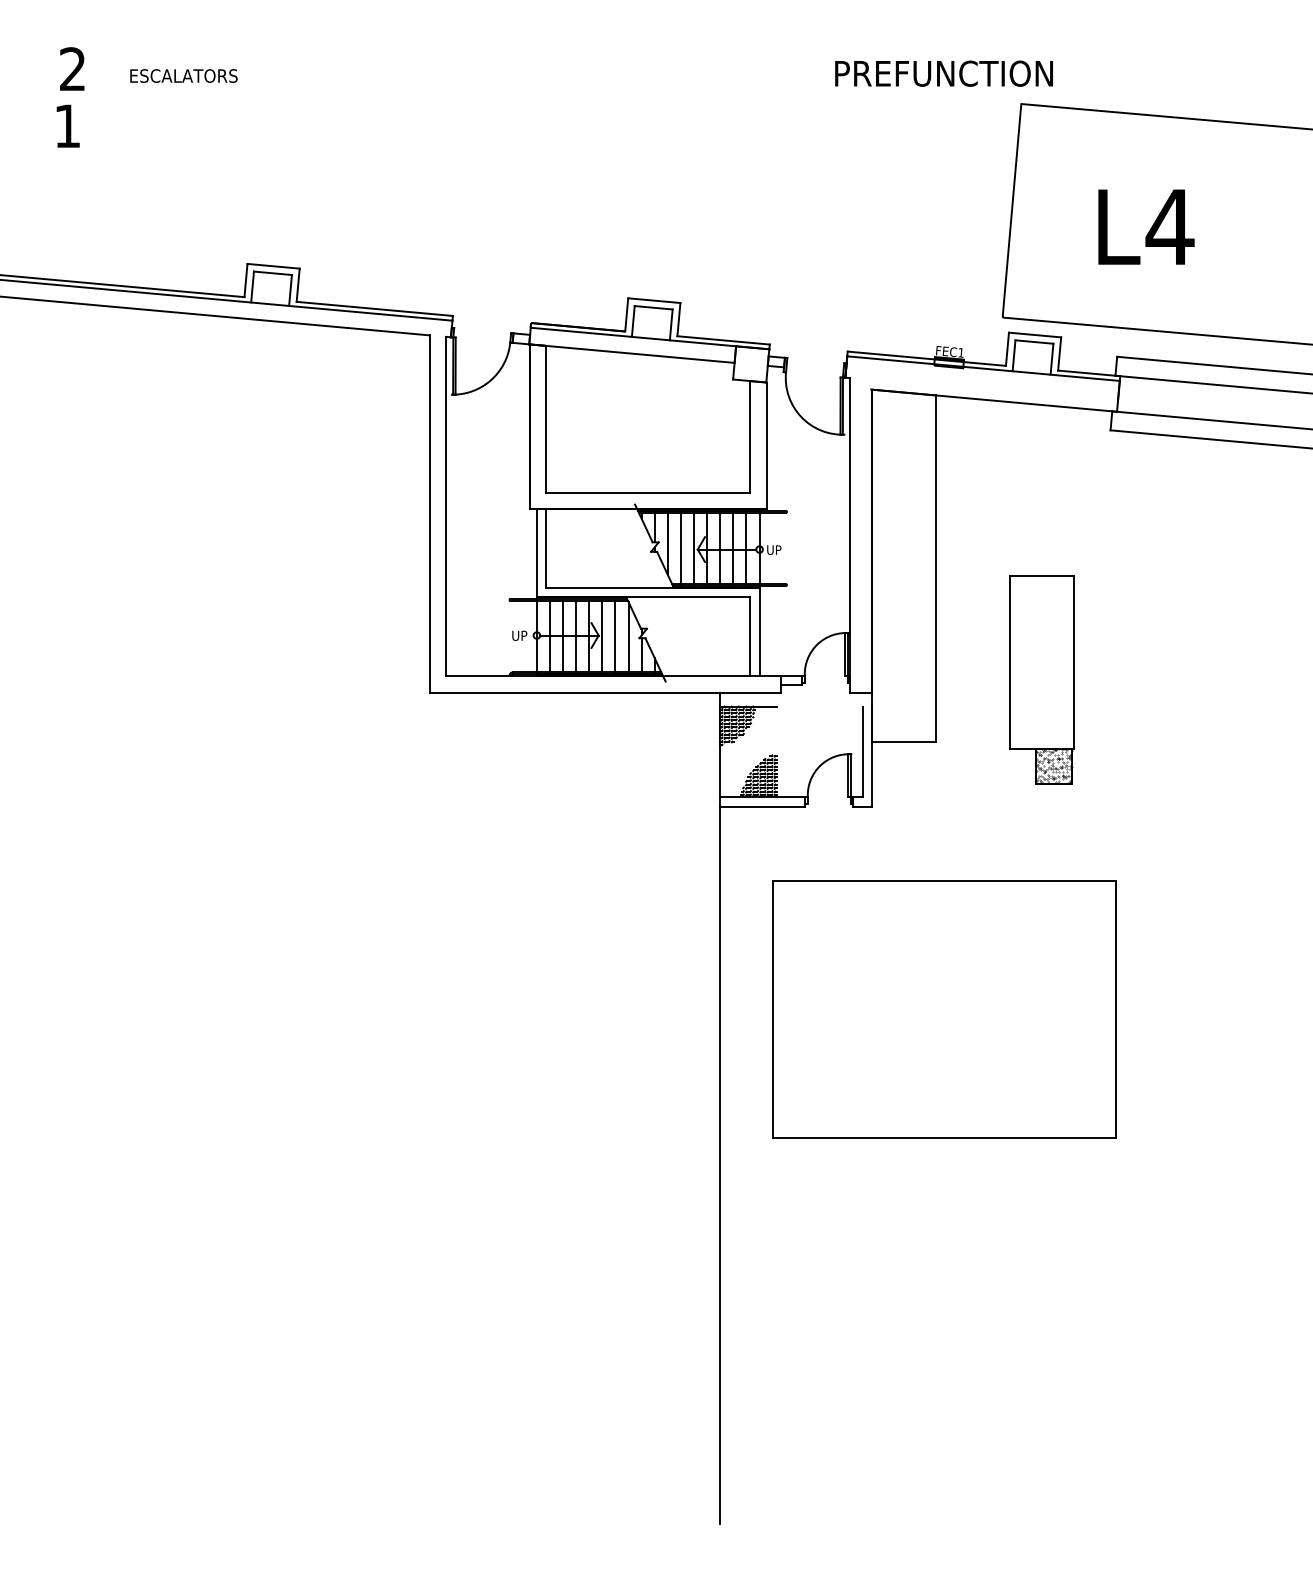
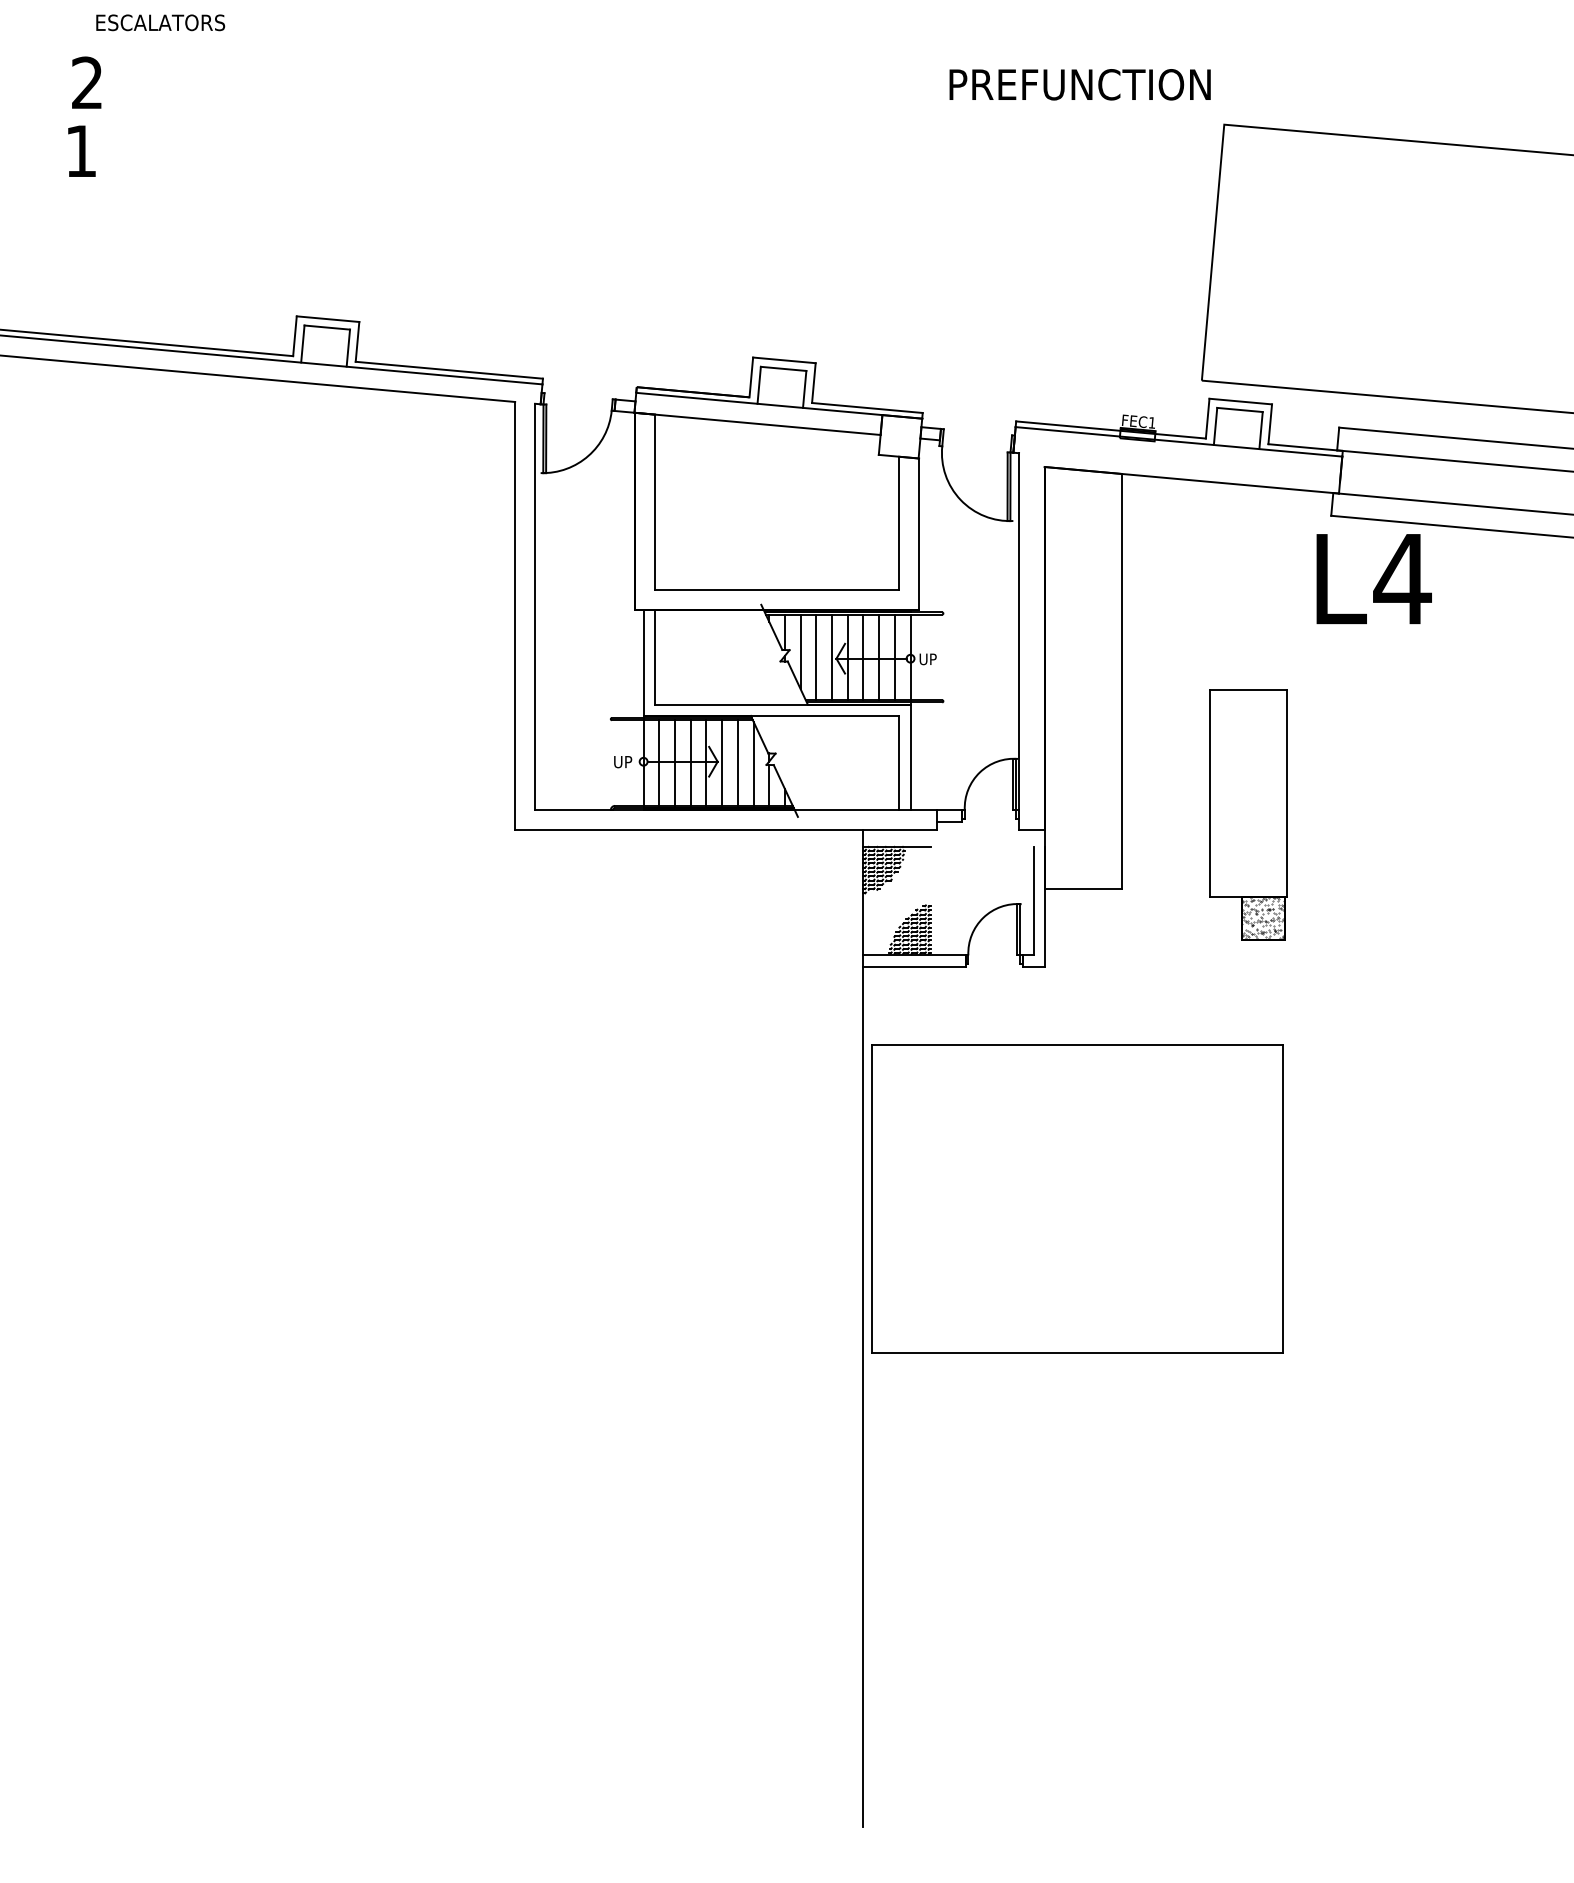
text: (943, 73) -> (1079, 84), moved
text: (183, 75) -> (160, 22), moved
text: (1146, 226) -> (1374, 578), moved
part: (944, 1009) -> (1077, 1199), moved

